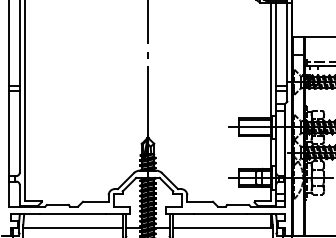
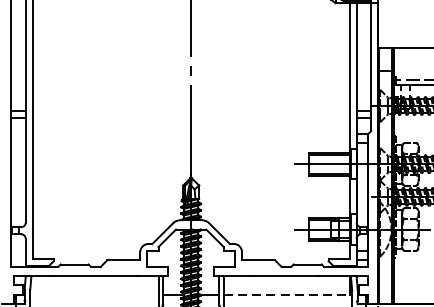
line: (72, 228) -> (93, 294), removed
line: (223, 228) -> (288, 294), solid -> dashed

